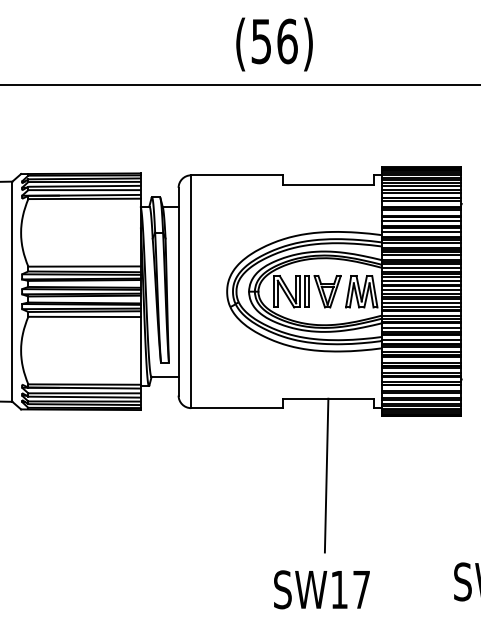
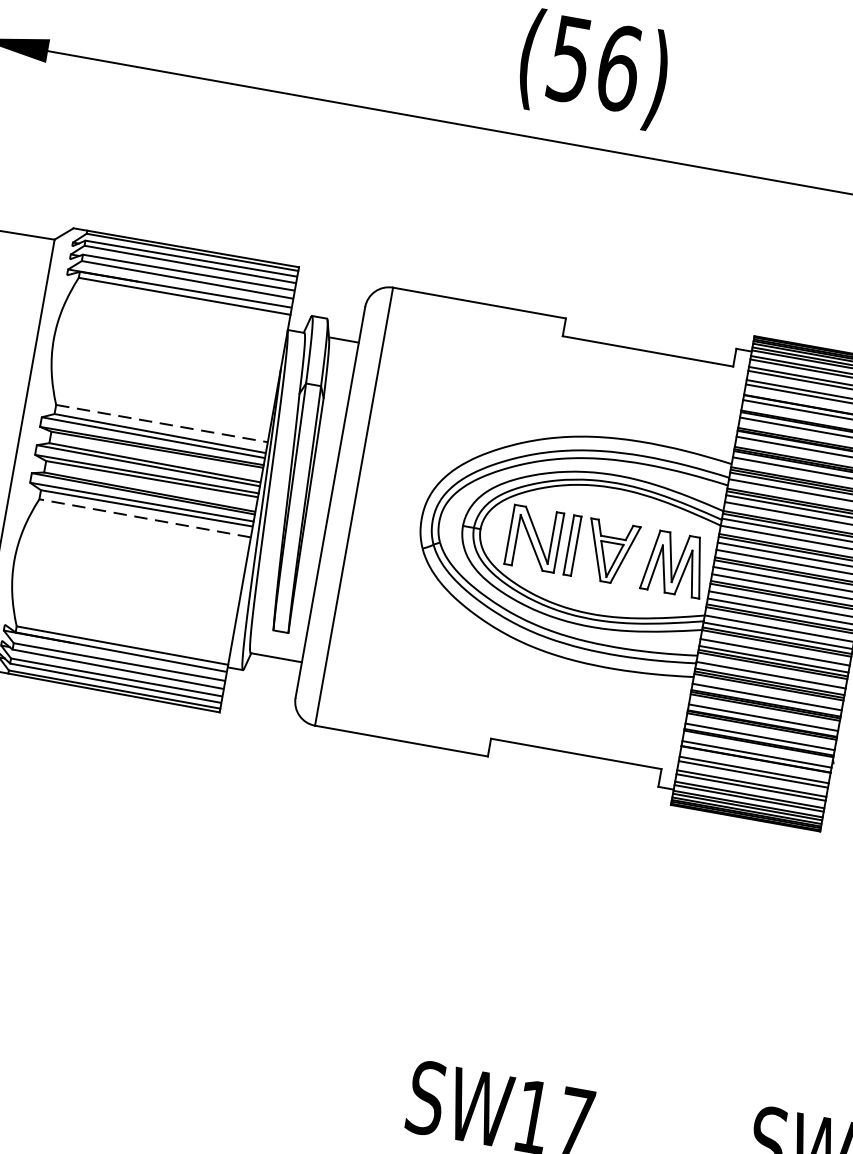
line: (85, 266) -> (163, 423), solid -> dashed
line: (84, 316) -> (145, 517), solid -> dashed
line: (326, 475) -> (547, 897), removed

